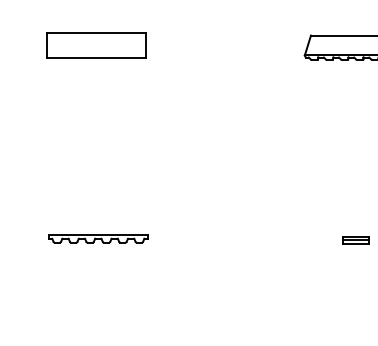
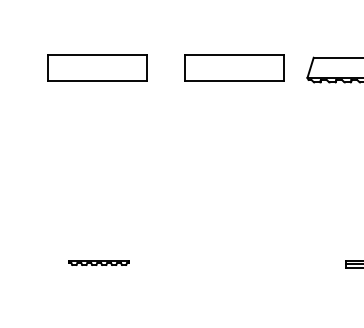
part: (232, 45) -> (234, 67), added
part: (98, 238) -> (99, 262), size x0.6

